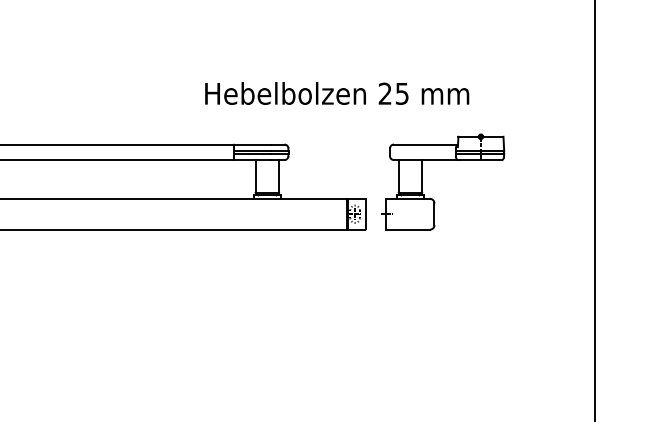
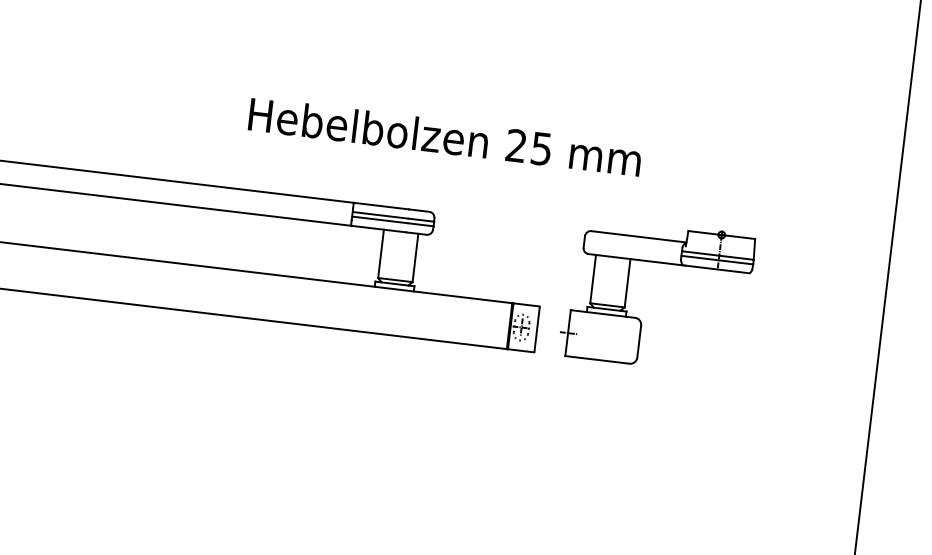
text: (337, 93) -> (445, 137), moved

